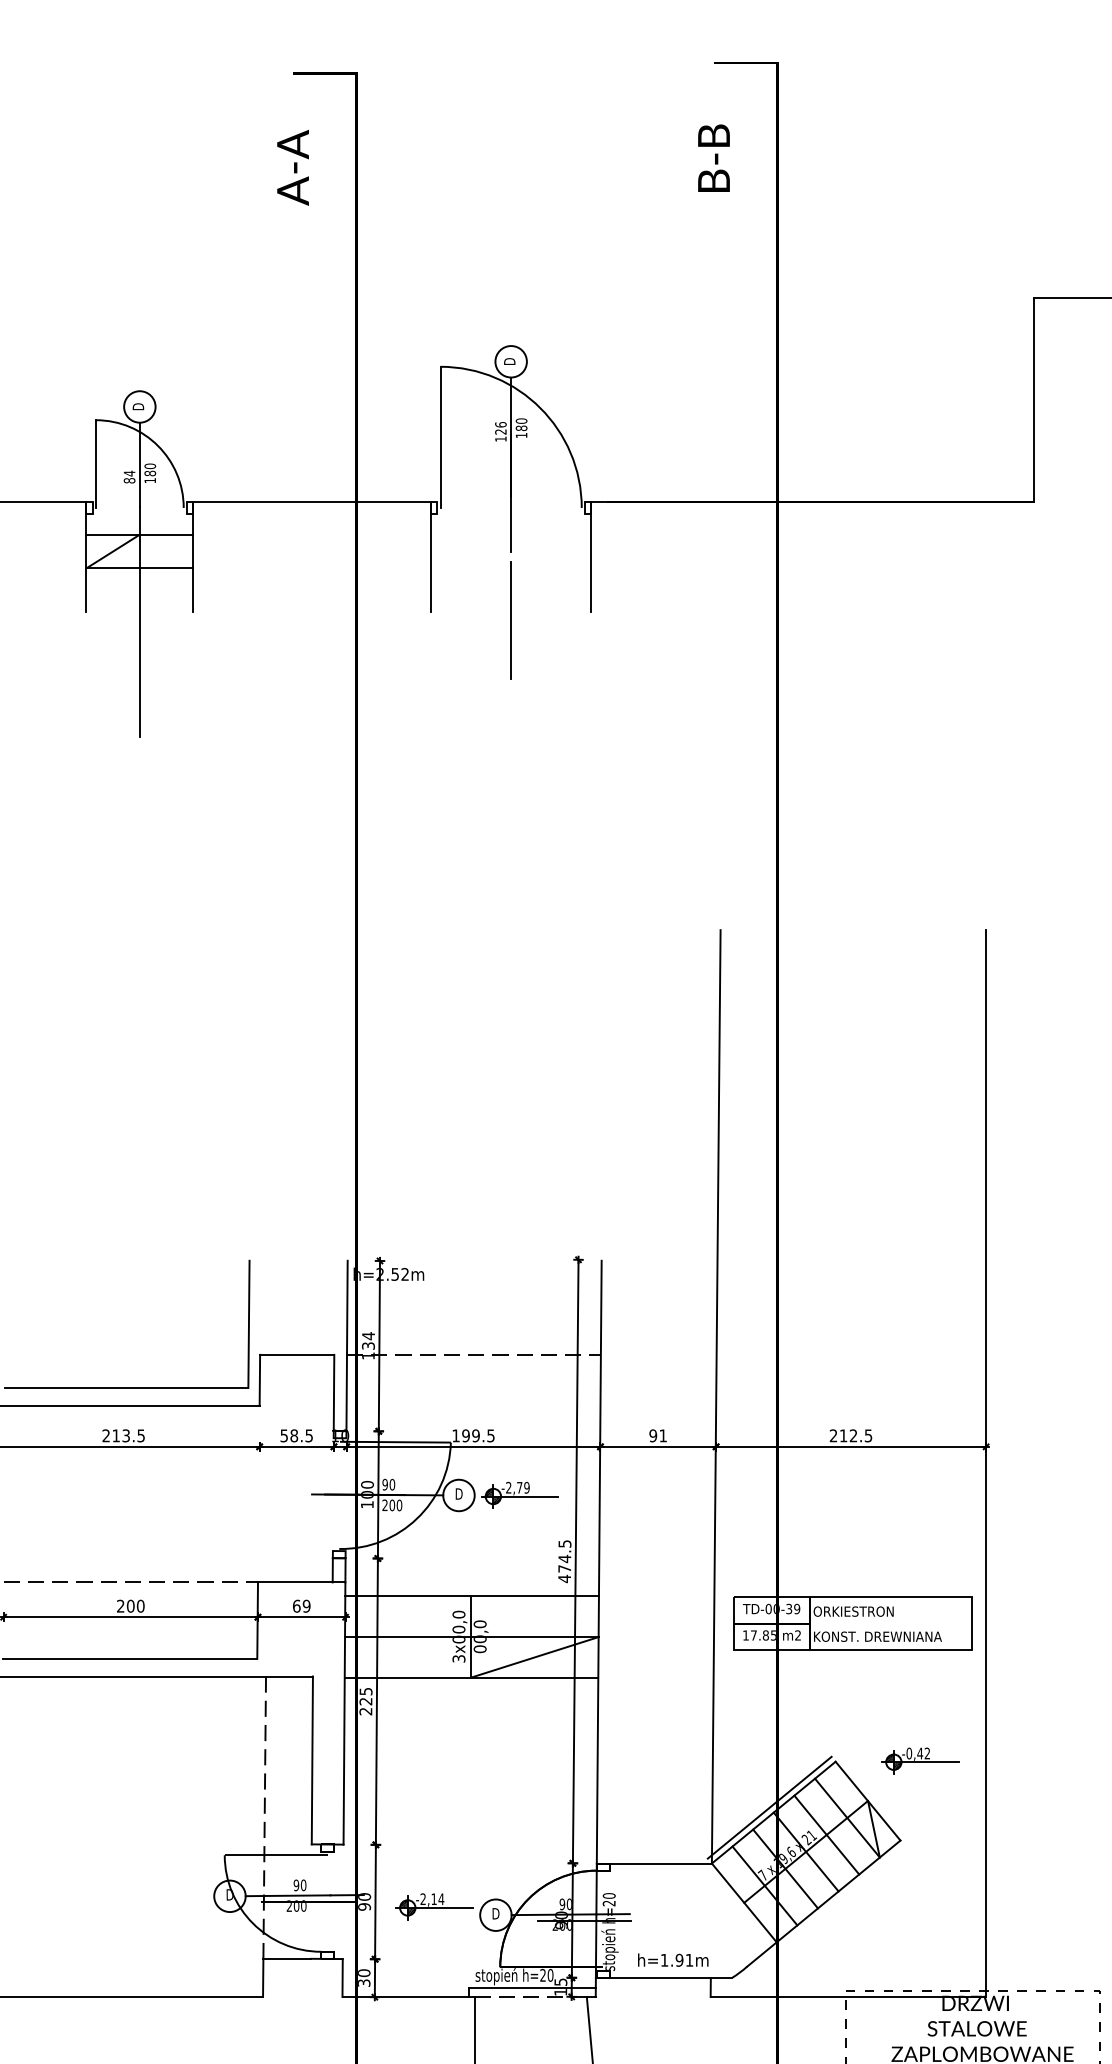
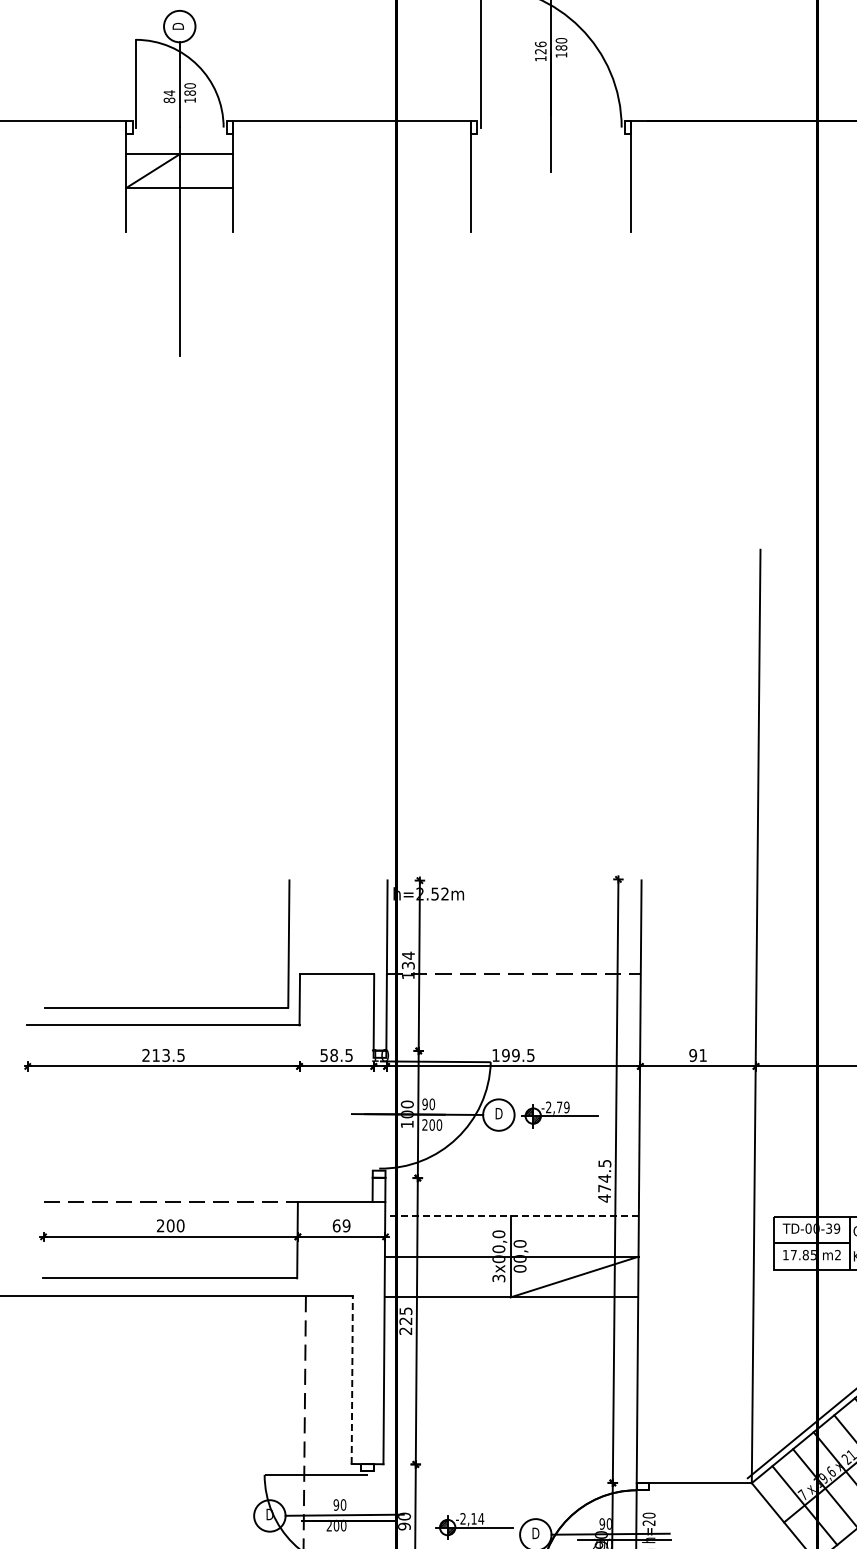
line: (511, 620) -> (551, 240), removed
line: (472, 1596) -> (512, 1216), solid -> dashed
line: (312, 1760) -> (352, 1380), solid -> dashed

